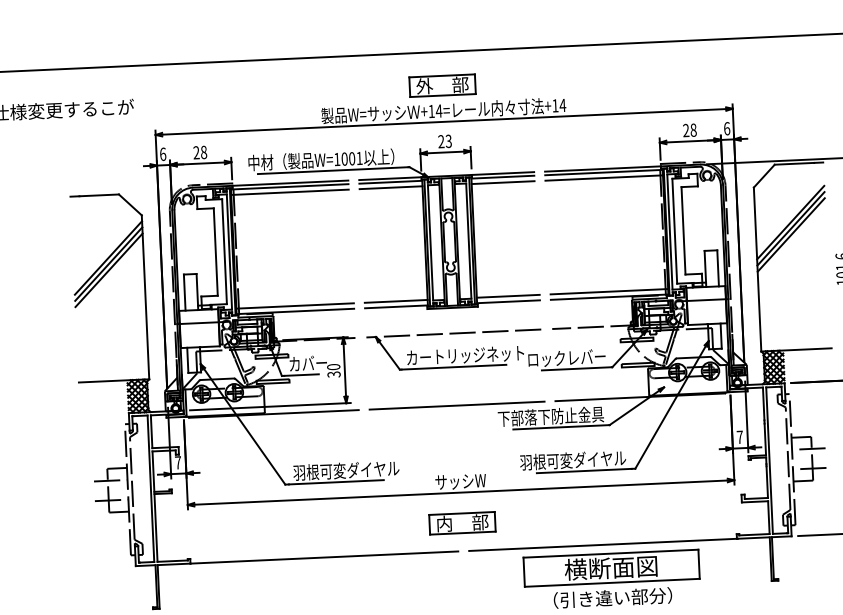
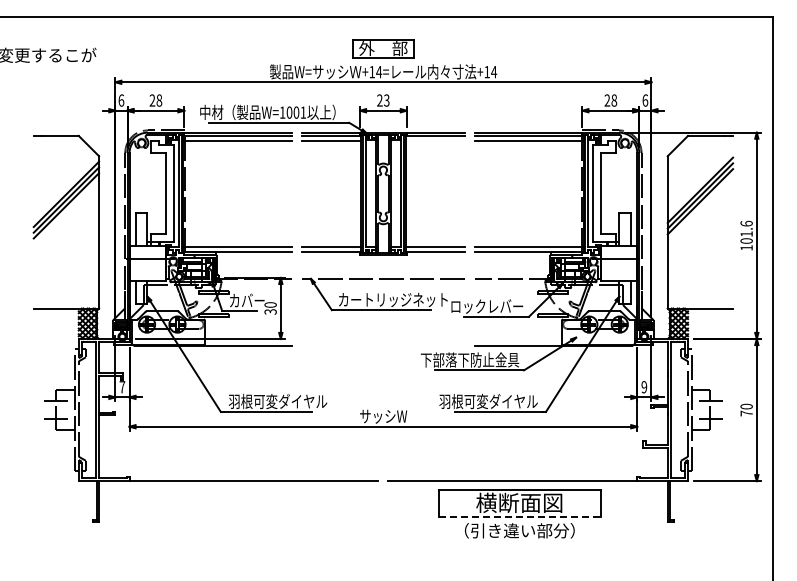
line: (503, 183) -> (435, 141), removed
line: (457, 405) -> (383, 345), removed
text: (740, 437) -> (644, 387), 7 -> 9
part: (462, 522) -> (383, 454), removed
line: (613, 582) -> (520, 516), solid -> dashed

